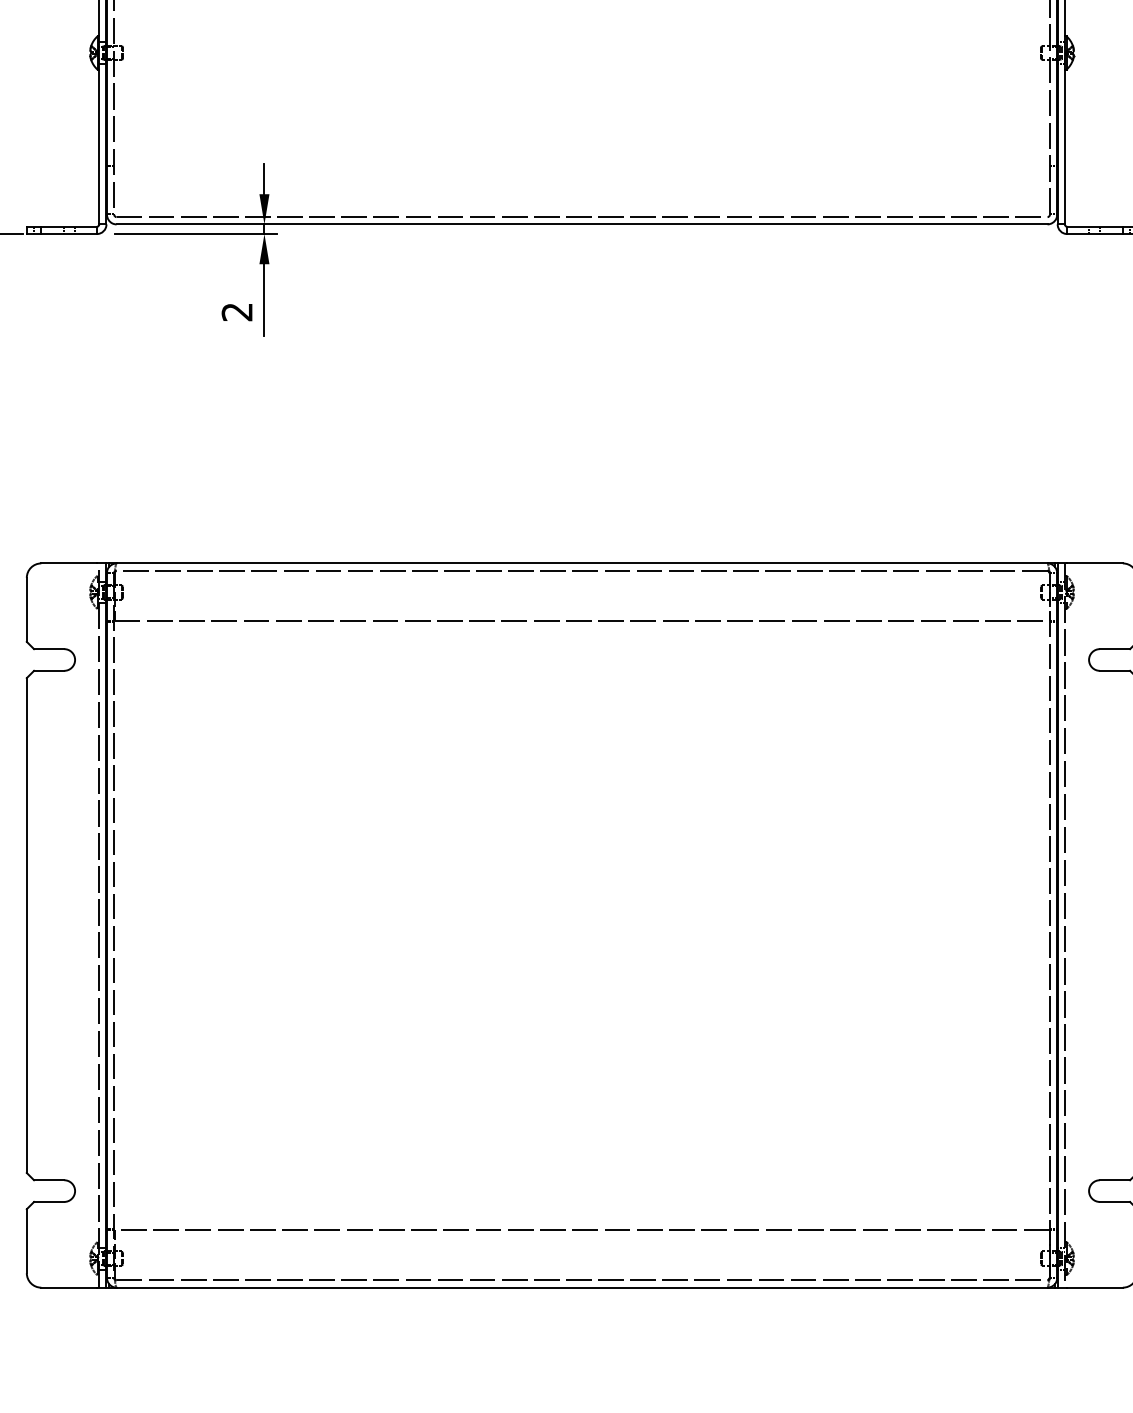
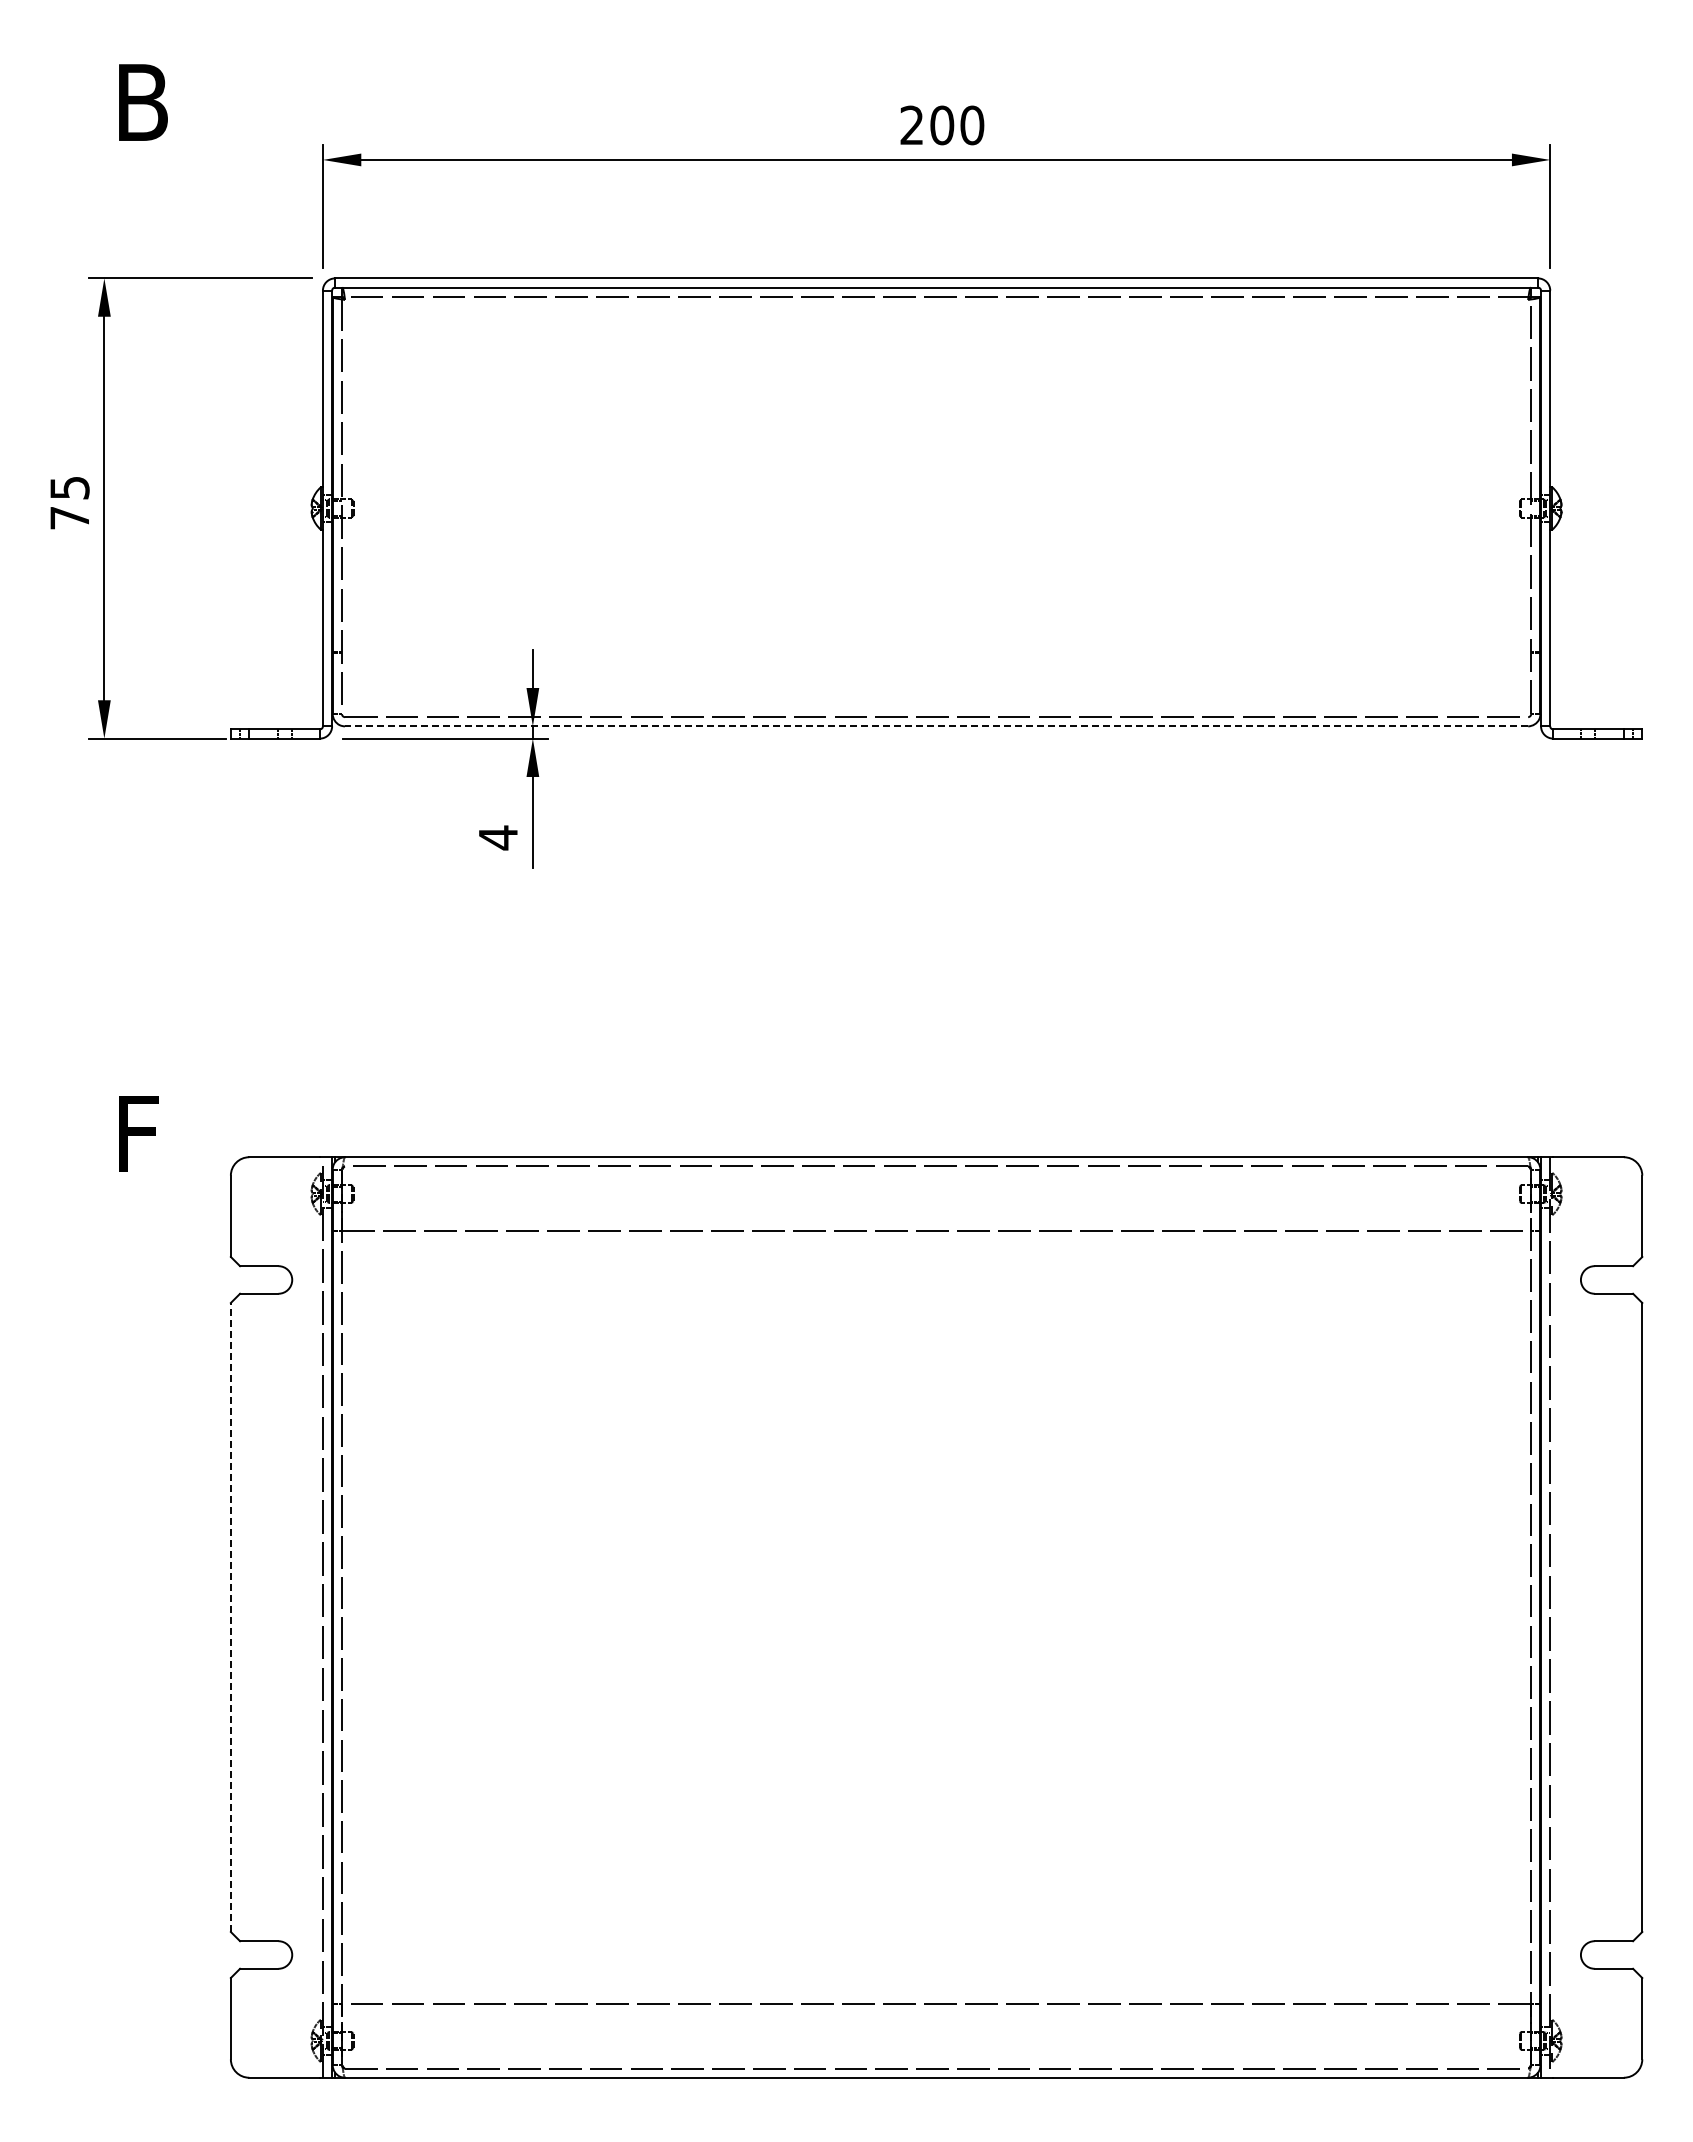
line: (582, 224) -> (936, 726), solid -> dashed
text: (236, 311) -> (497, 837), 2 -> 4
line: (26, 925) -> (230, 1617), solid -> dashed

